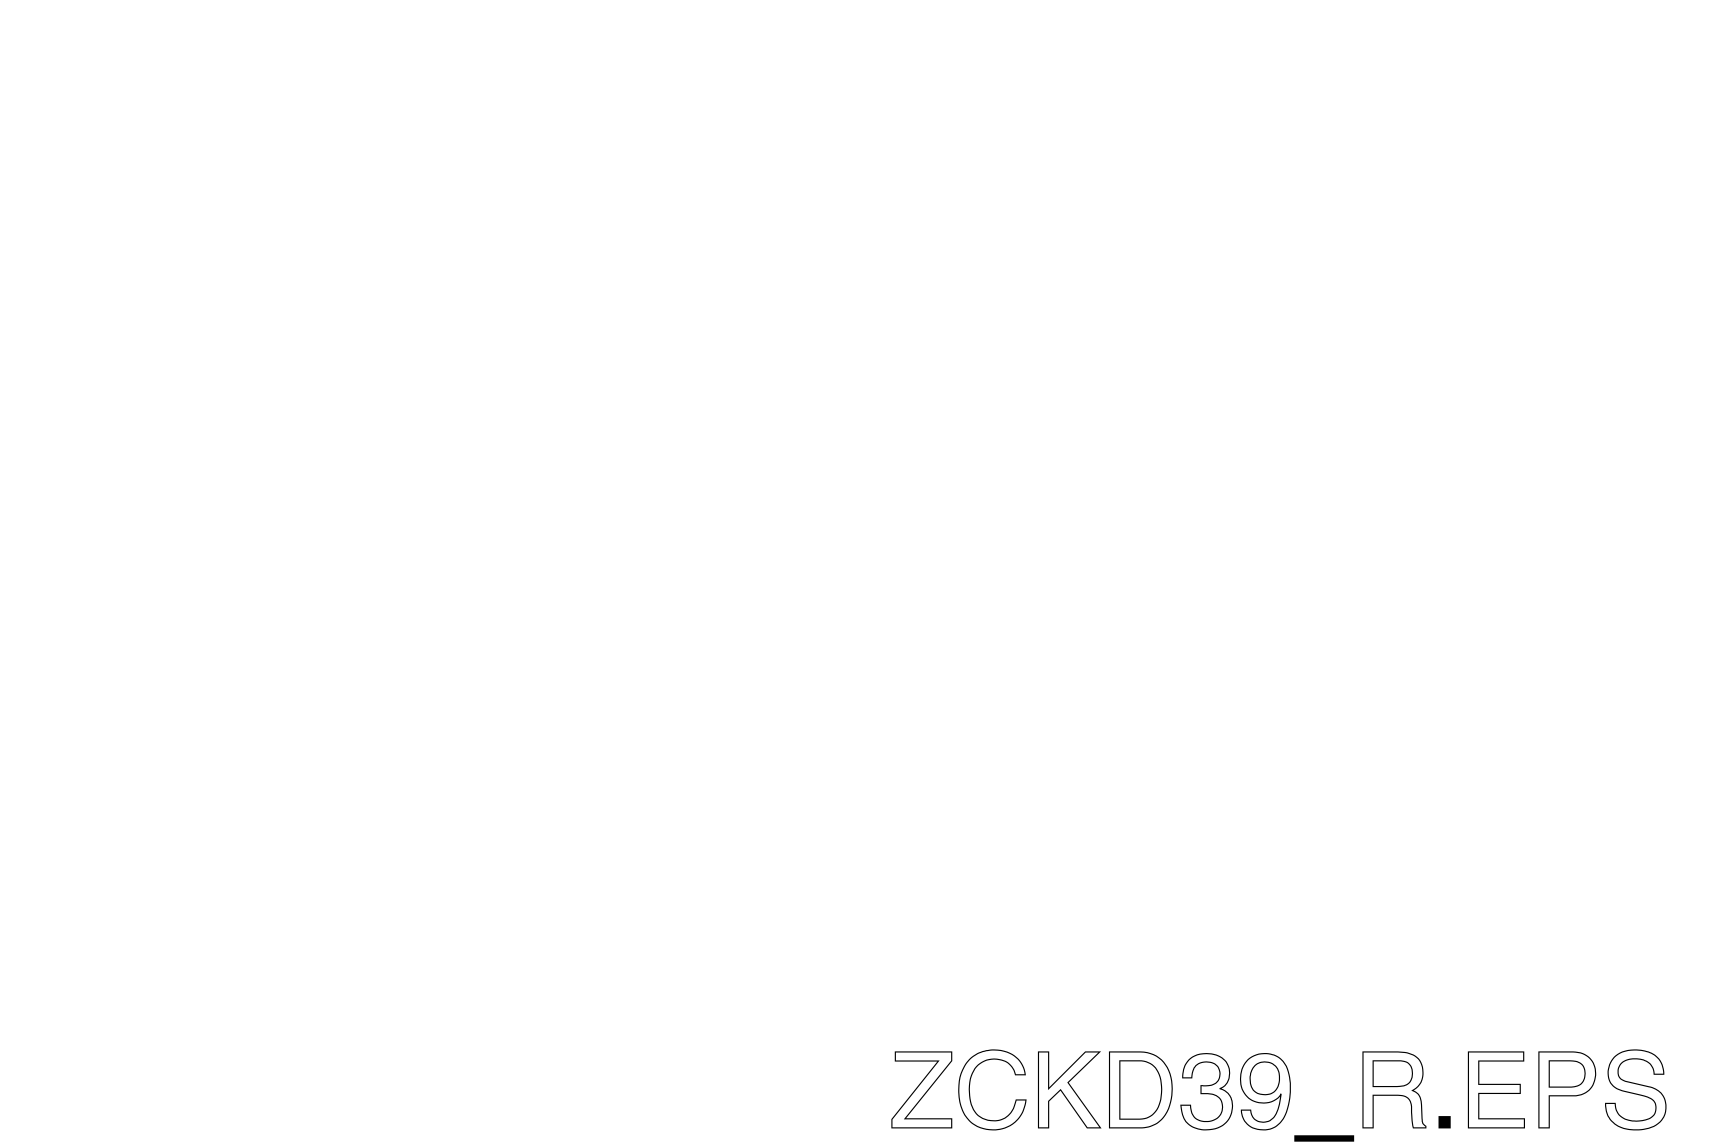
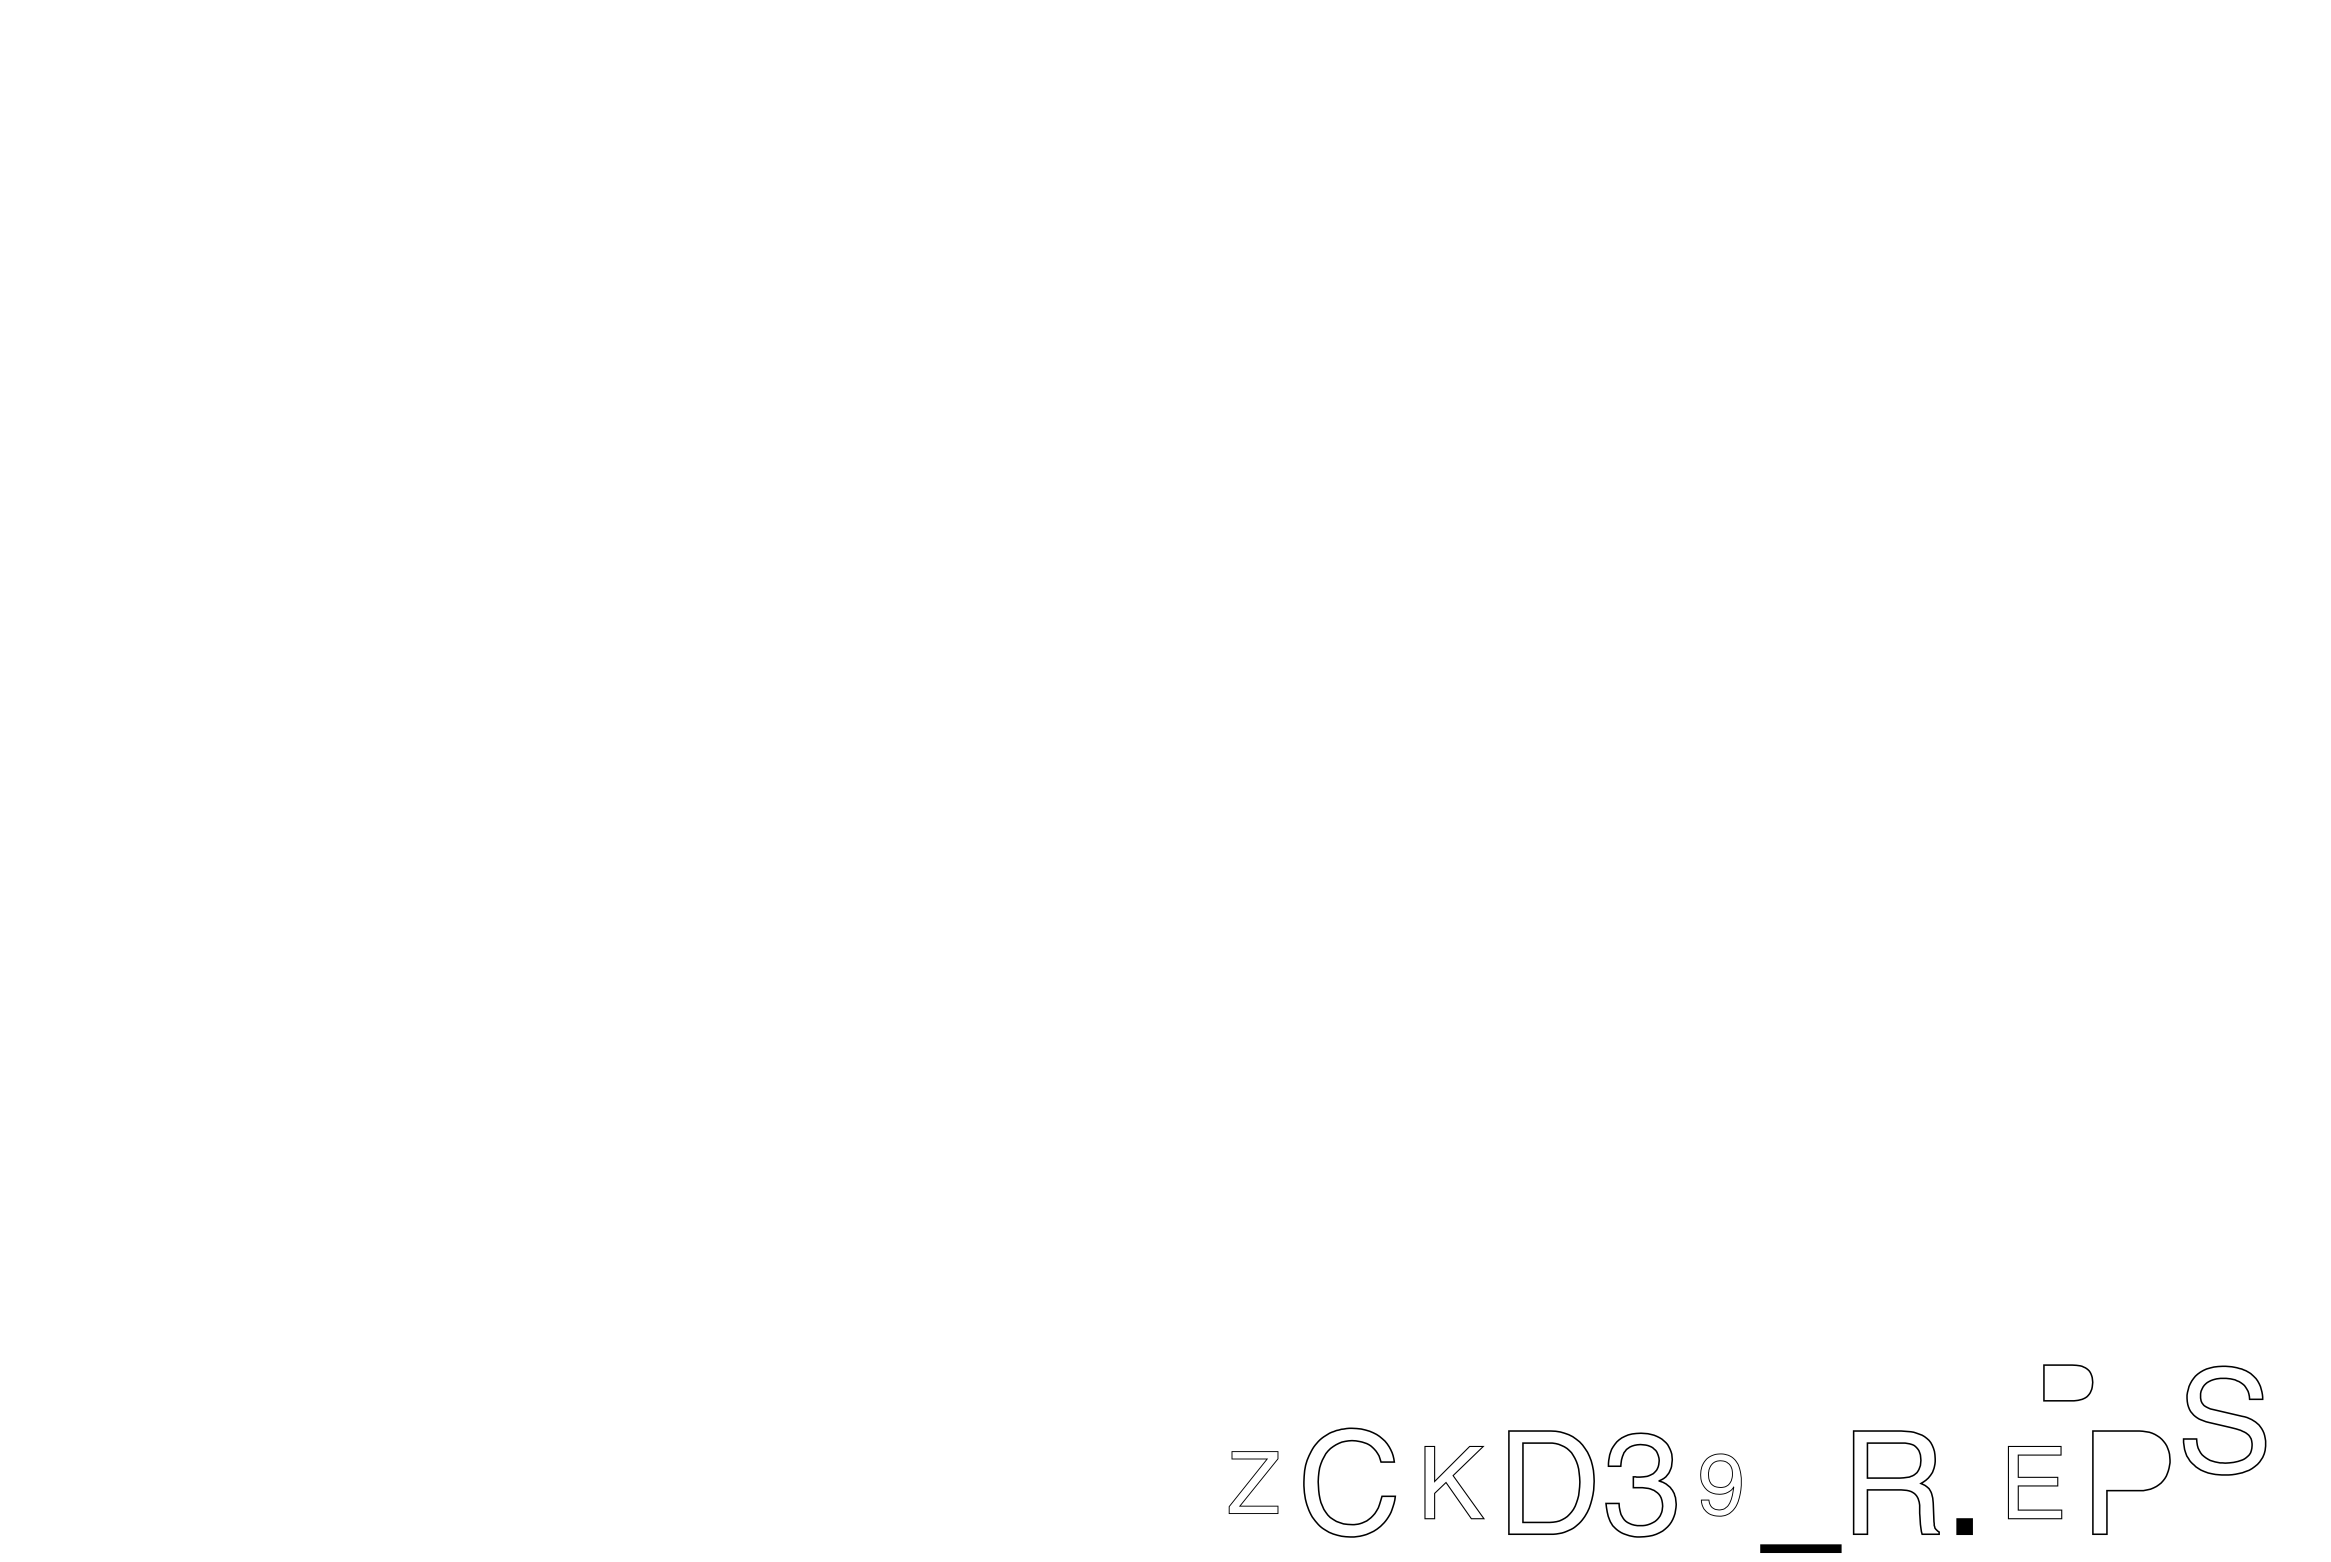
part: (1567, 1073) -> (2068, 1382), moved
part: (921, 1089) -> (1253, 1482), size x0.6
part: (1069, 1089) -> (1454, 1482), size x0.7
part: (1495, 1089) -> (2034, 1482), size x0.7
part: (1635, 1089) -> (2224, 1420), moved
part: (1265, 1091) -> (1720, 1484), size x0.6

